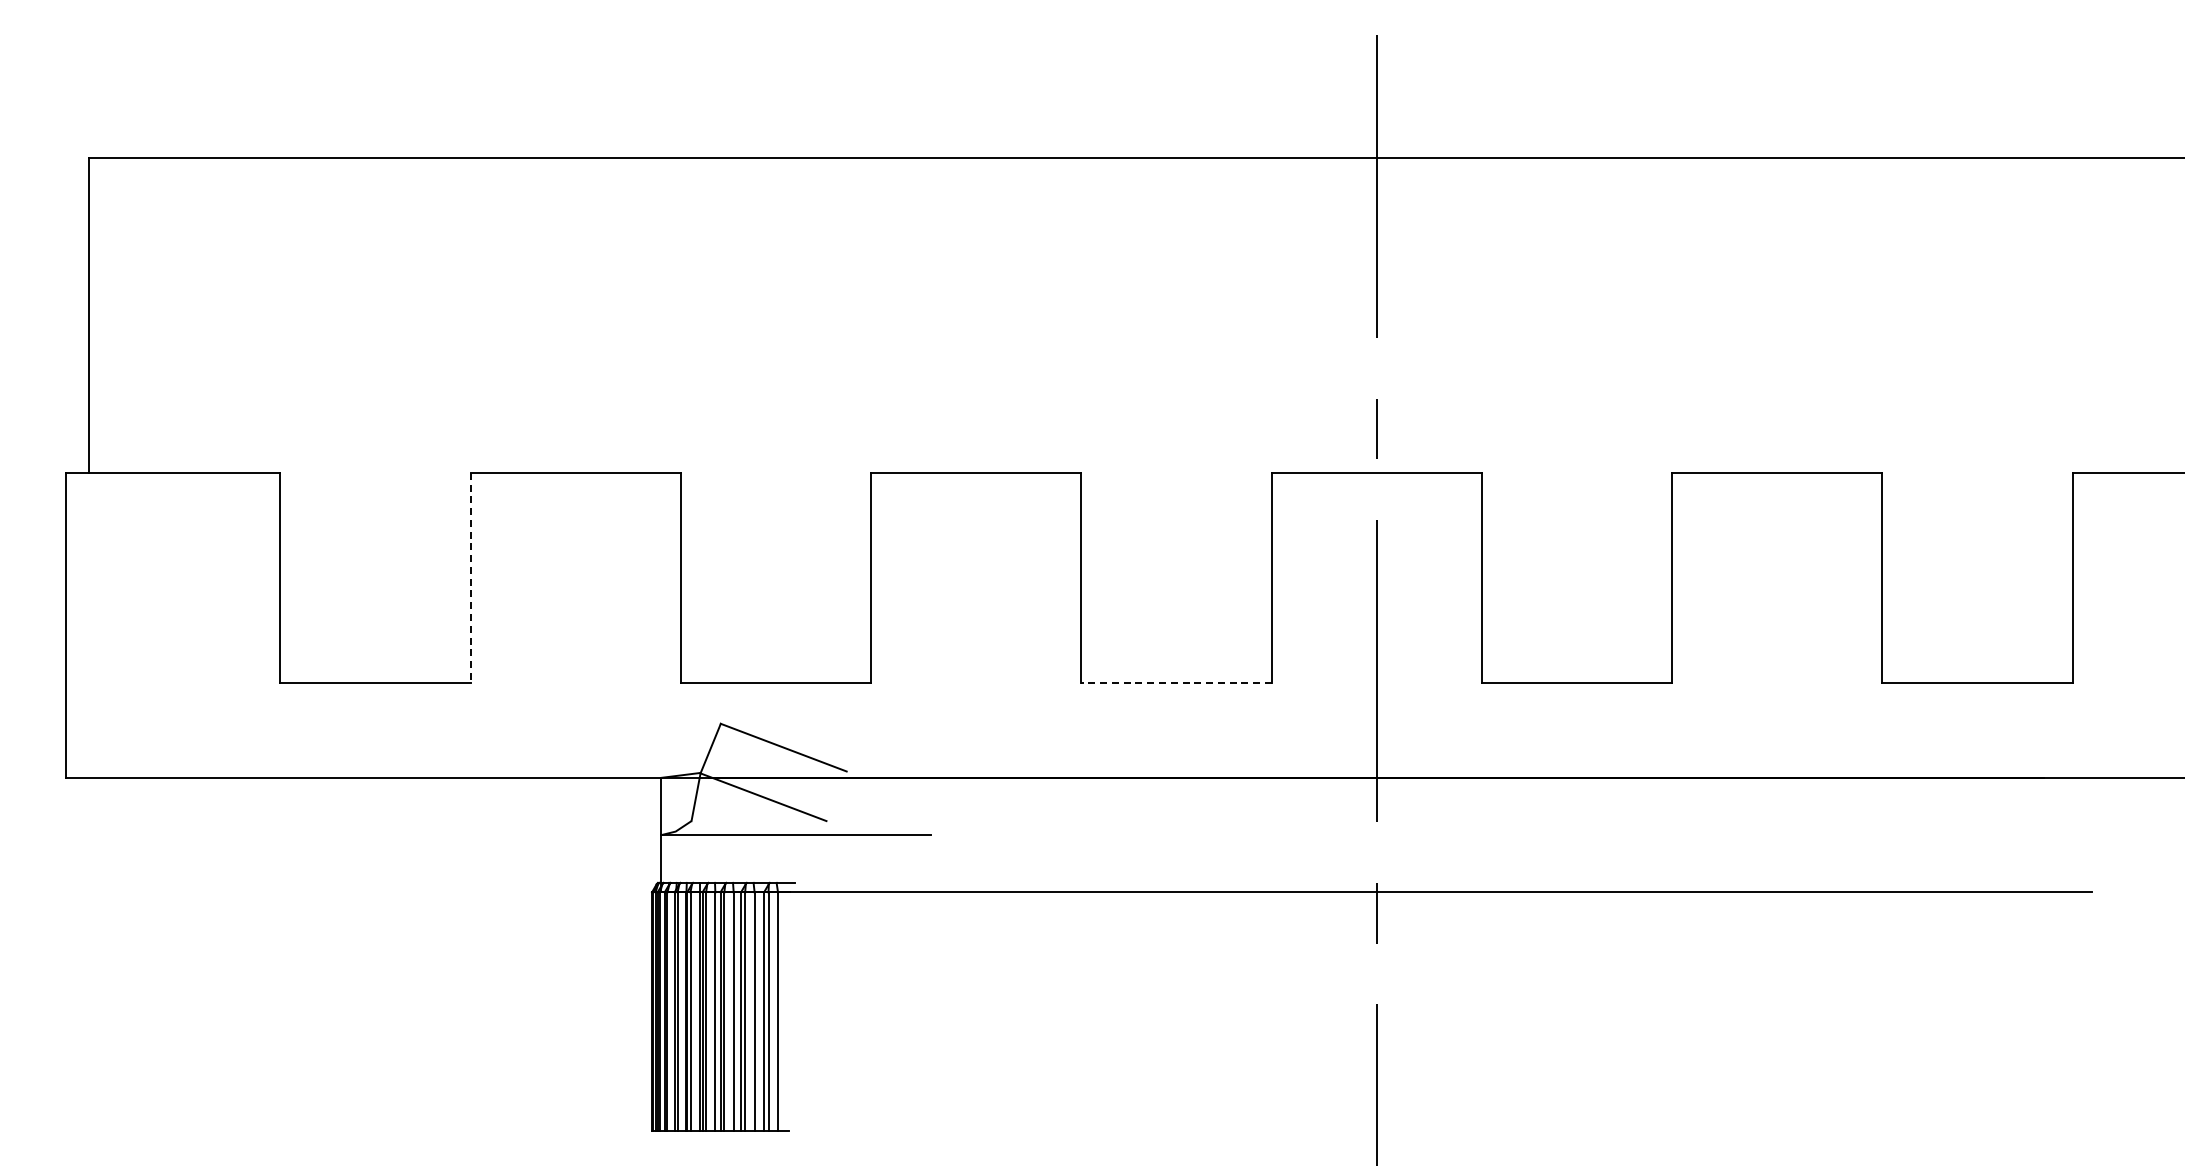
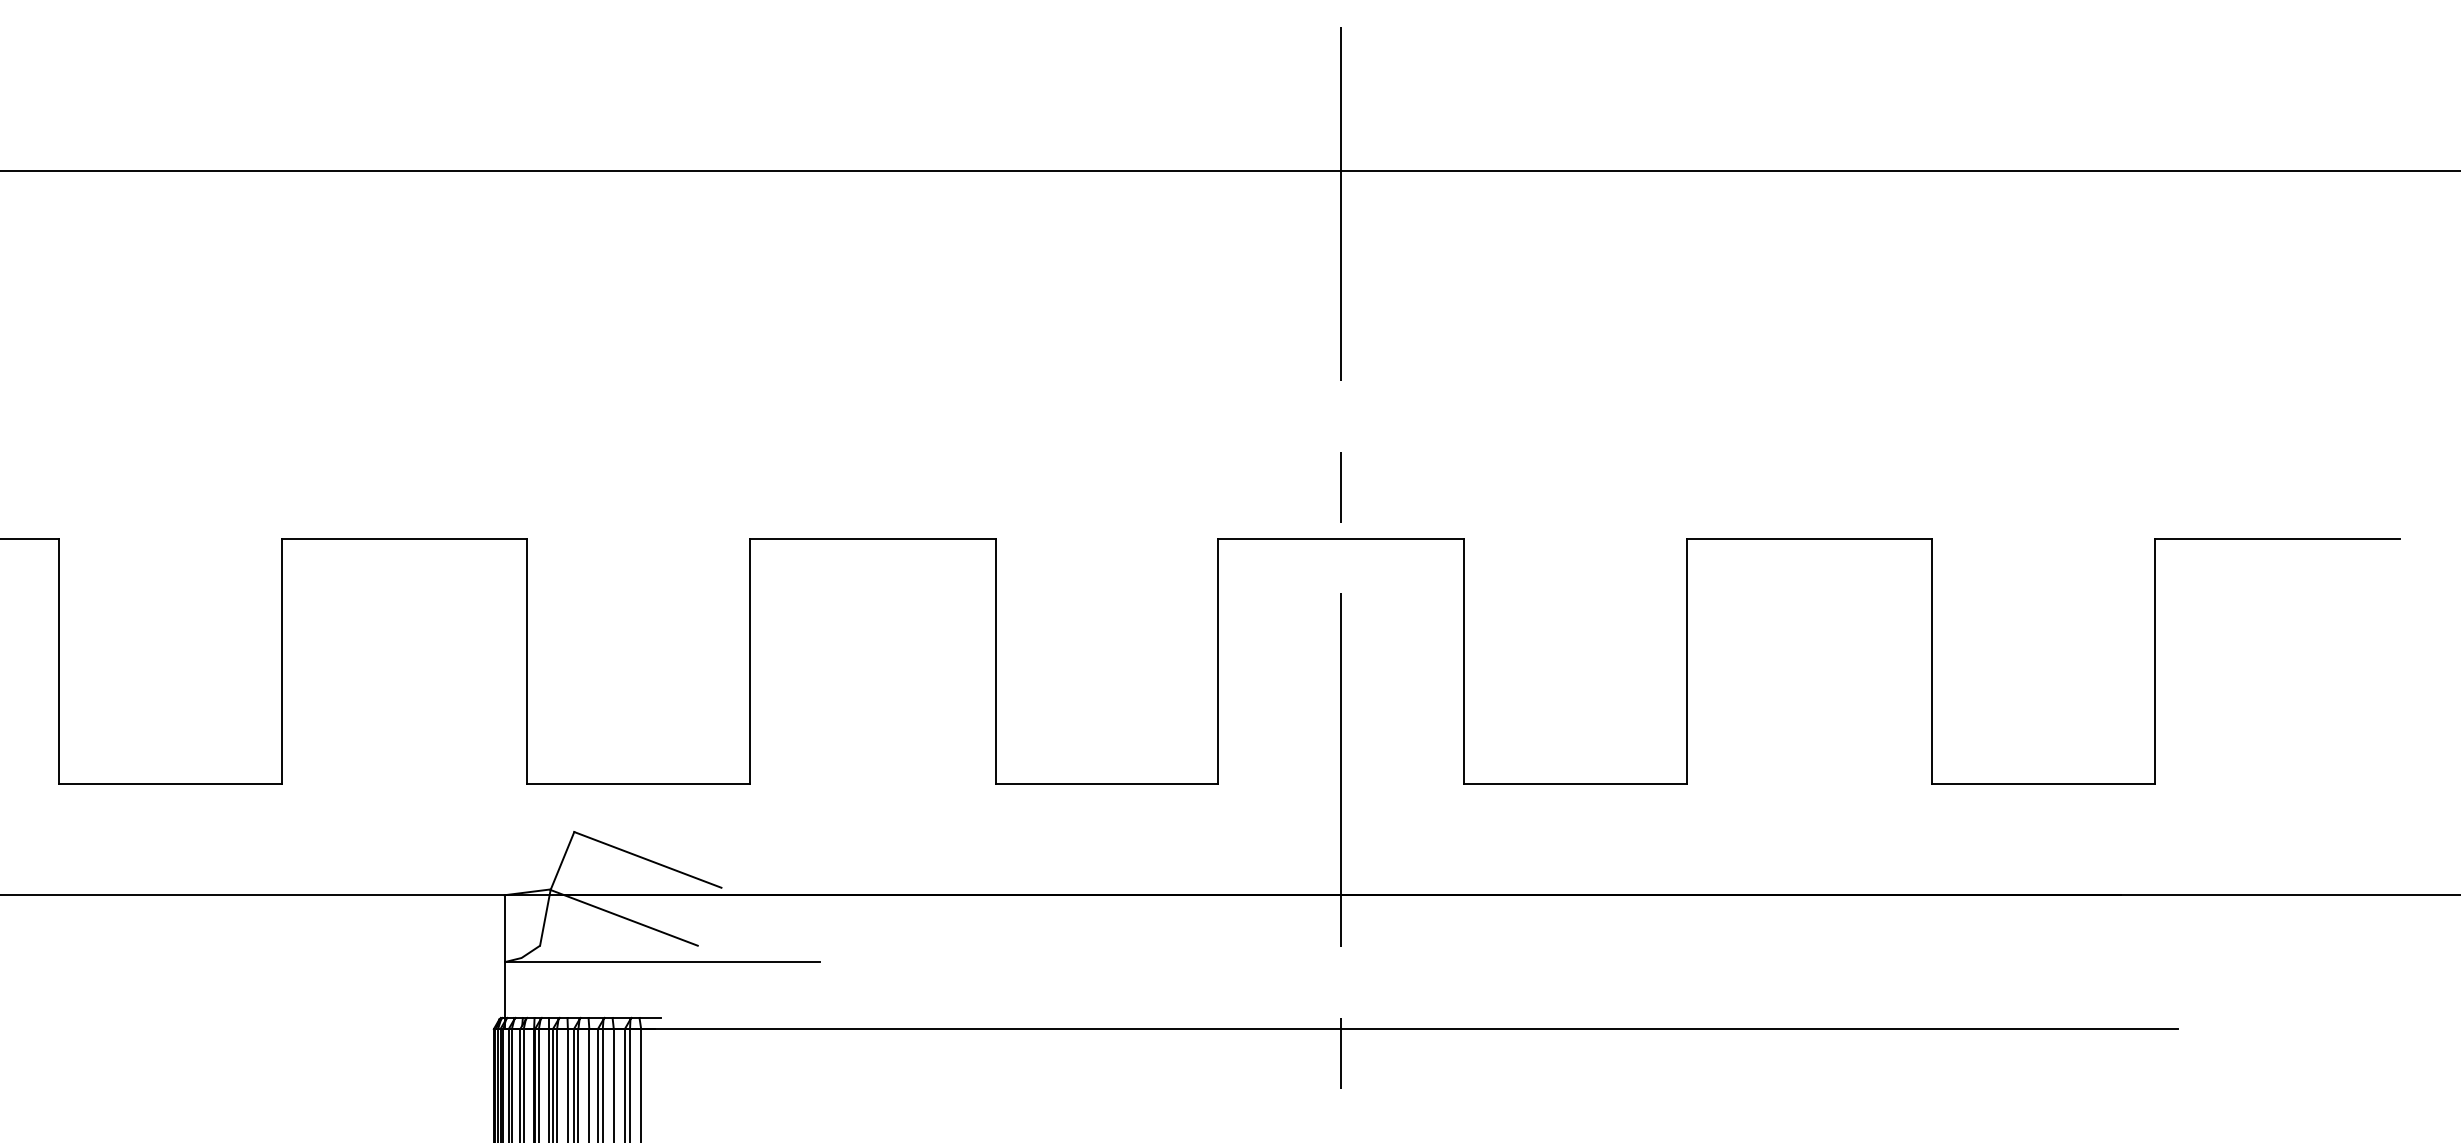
line: (470, 577) -> (281, 661), dashed -> solid
line: (1176, 682) -> (1106, 783), dashed -> solid

